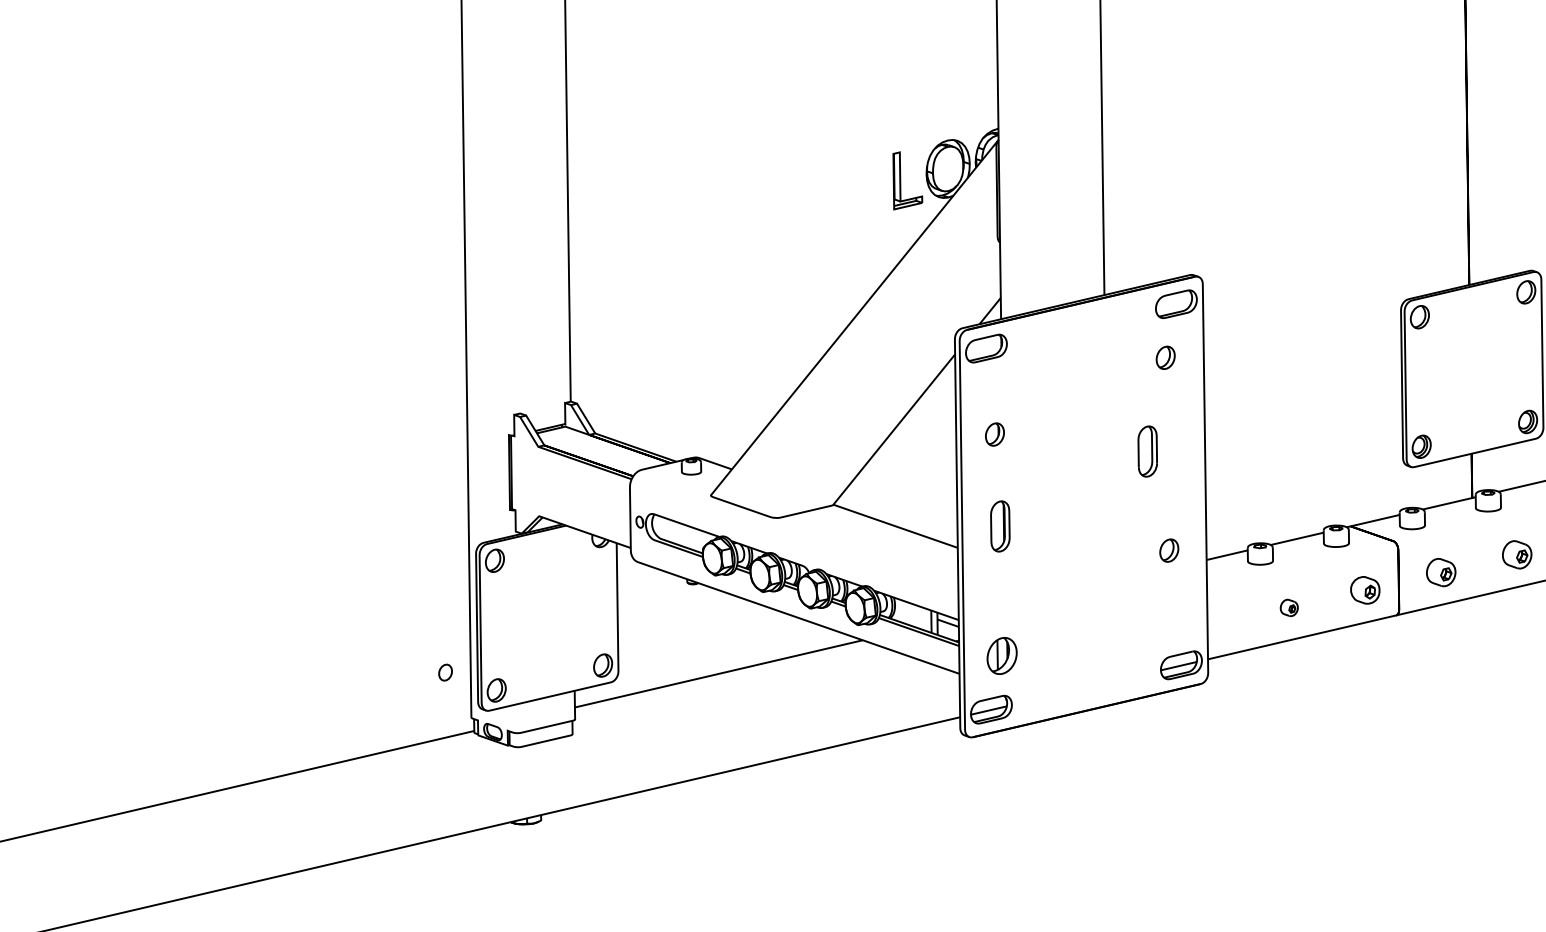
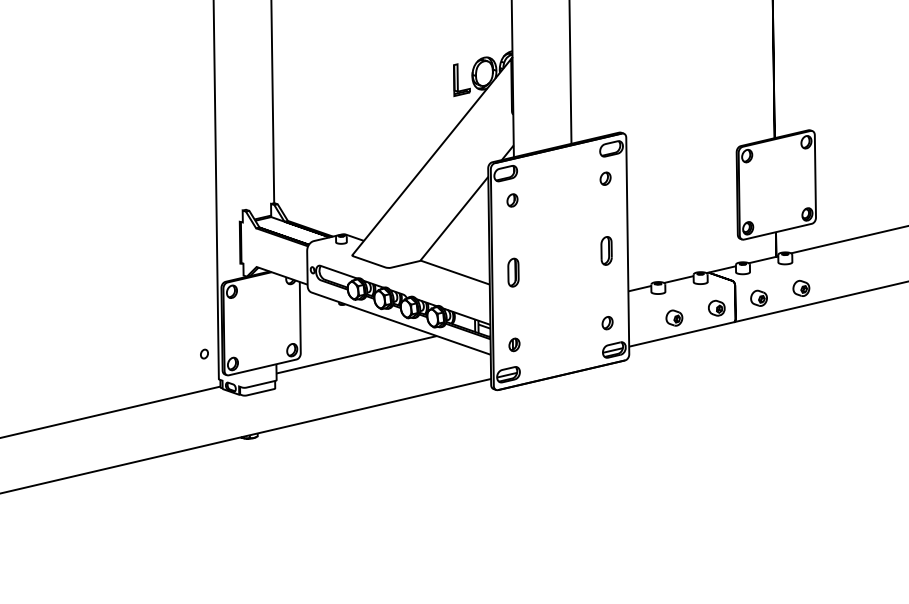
part: (994, 434) -> (512, 200), moved
part: (1147, 450) -> (606, 250), moved
part: (1169, 551) -> (607, 323), moved
part: (1289, 606) -> (674, 317), size x1.67
part: (1002, 655) -> (514, 344), size x0.62

